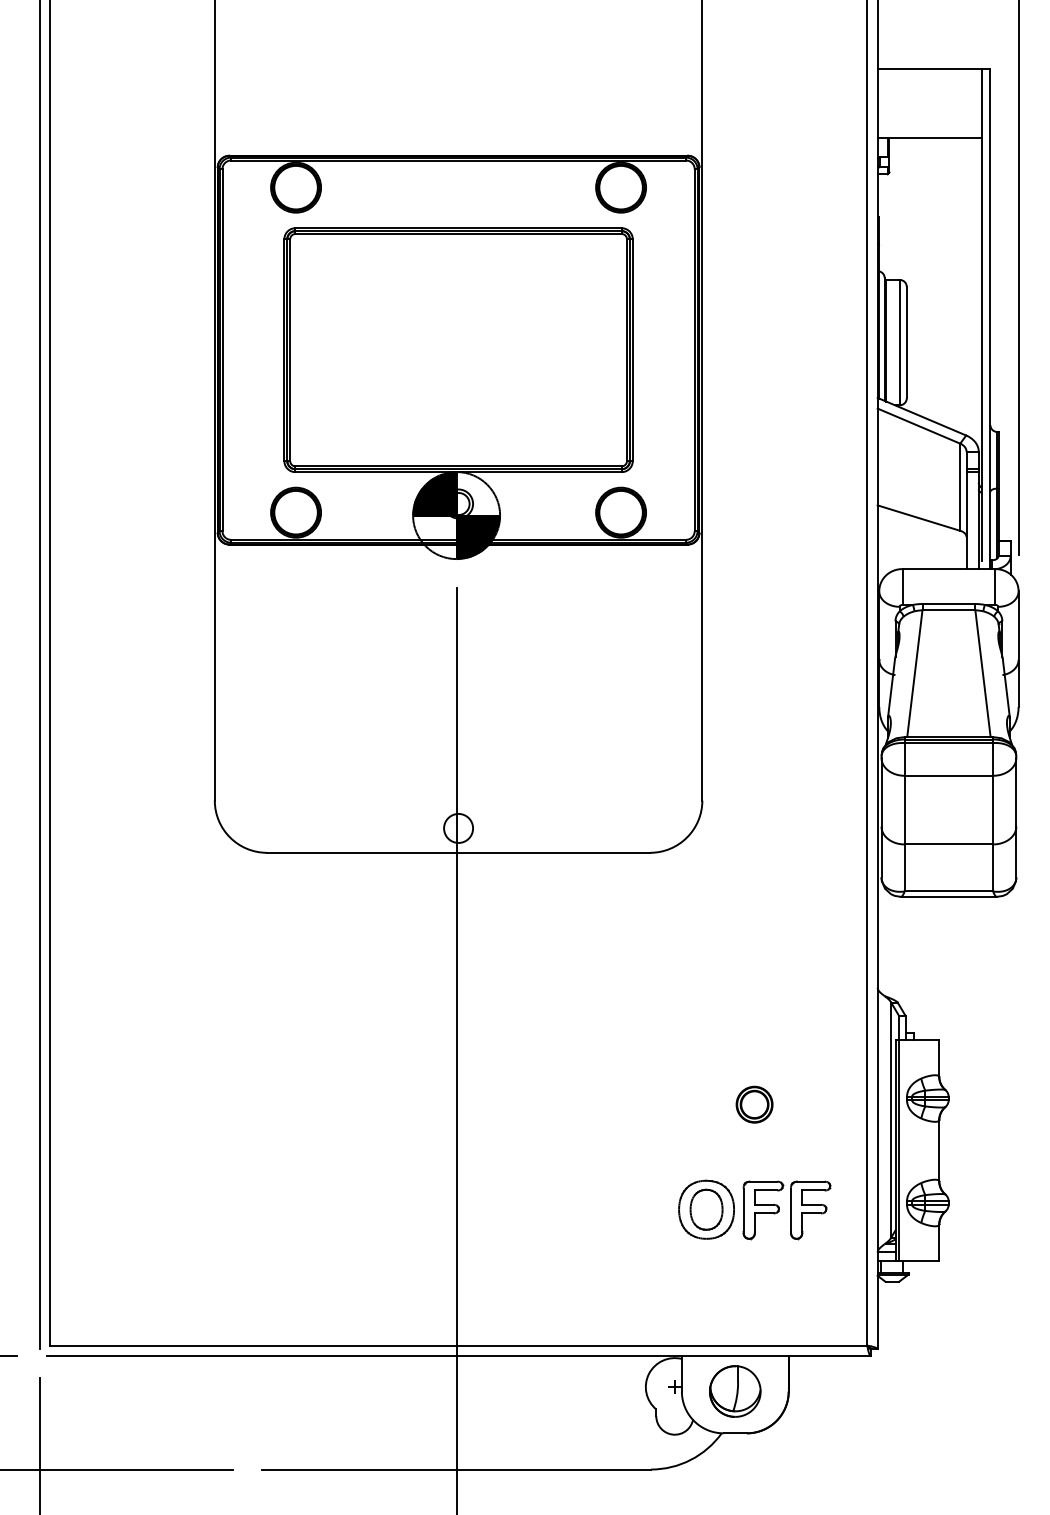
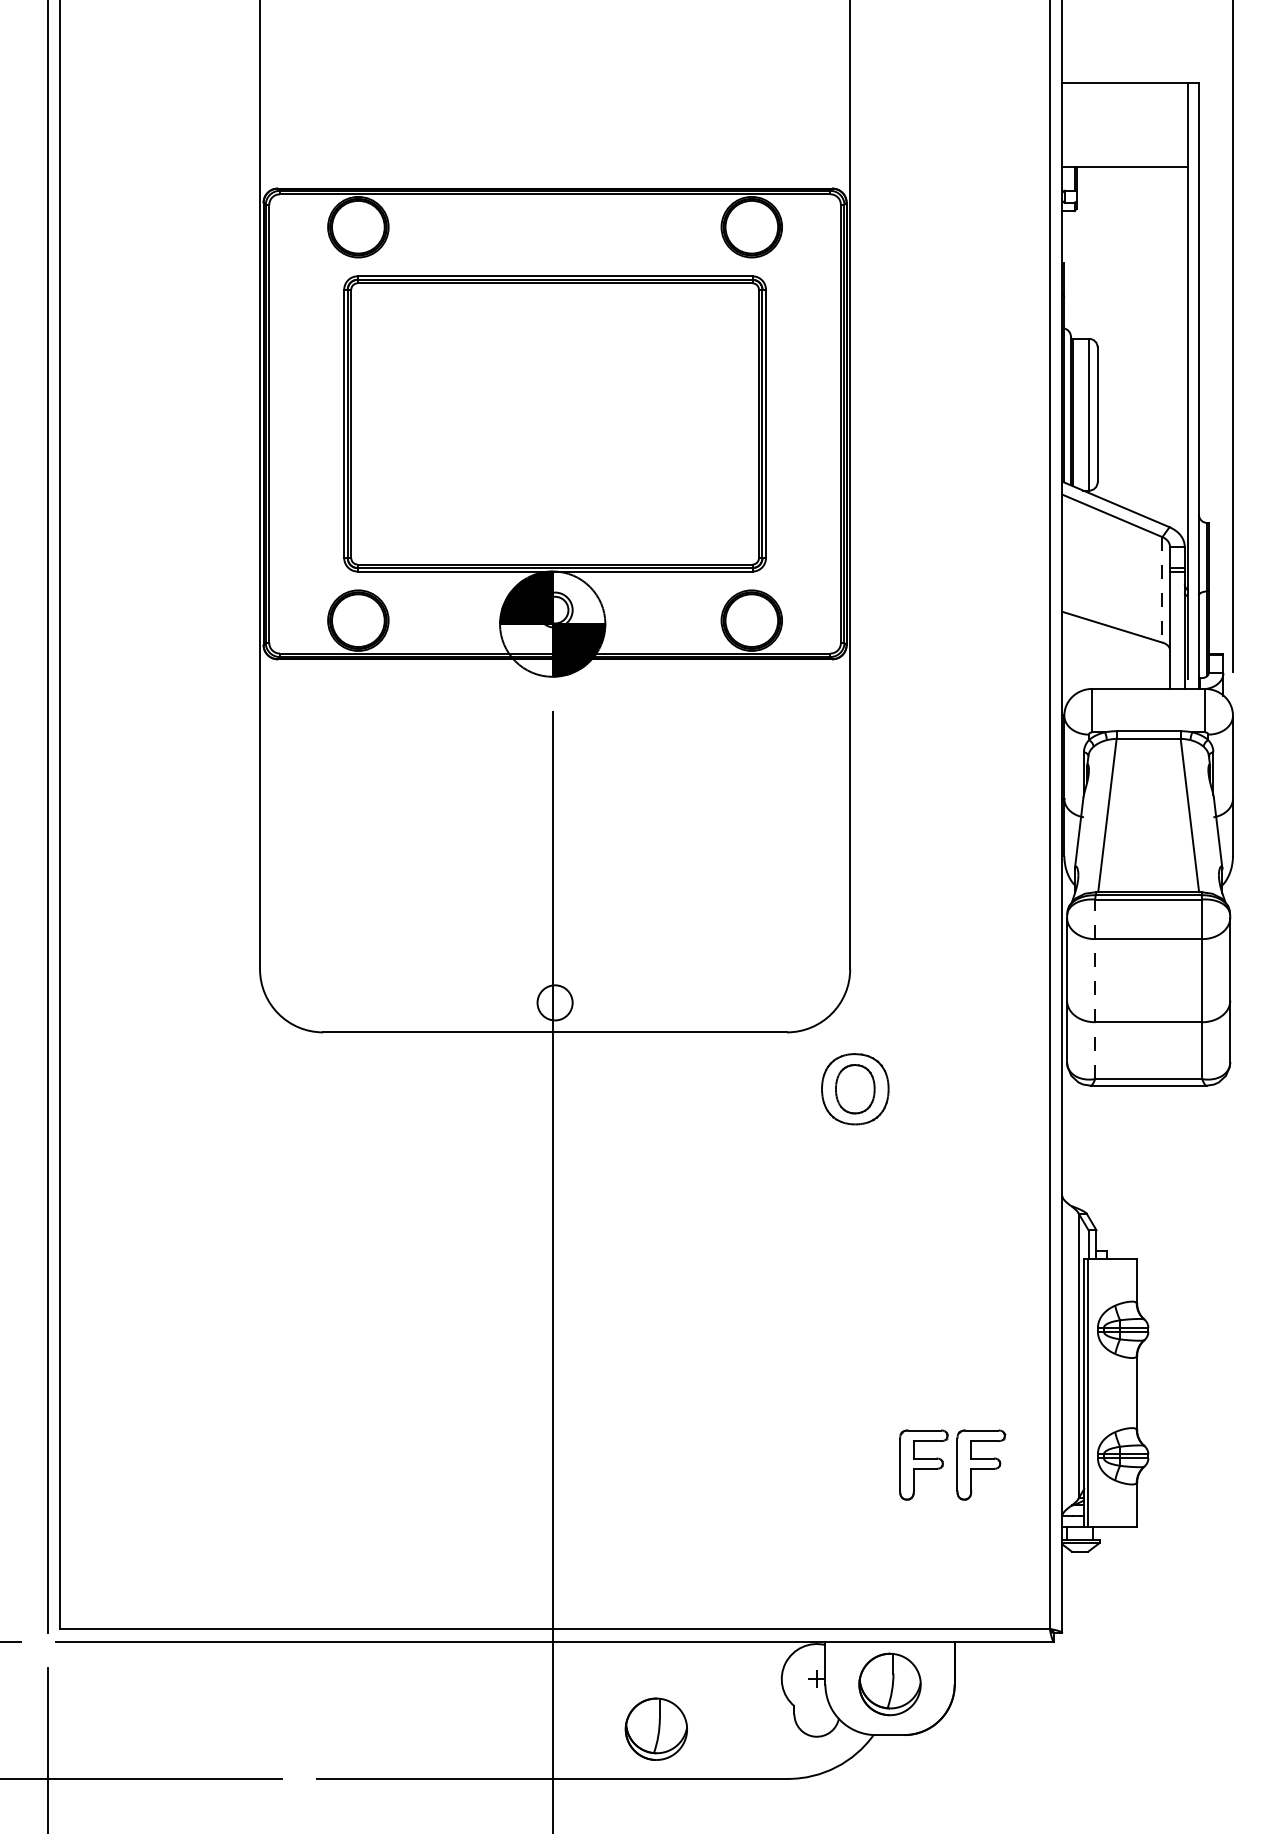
line: (960, 487) -> (1162, 590), solid -> dashed
line: (904, 816) -> (1094, 988), solid -> dashed
part: (754, 1104) -> (913, 1337), removed
part: (706, 1209) -> (855, 1088), moved
part: (542, 1428) -> (656, 1729), added

